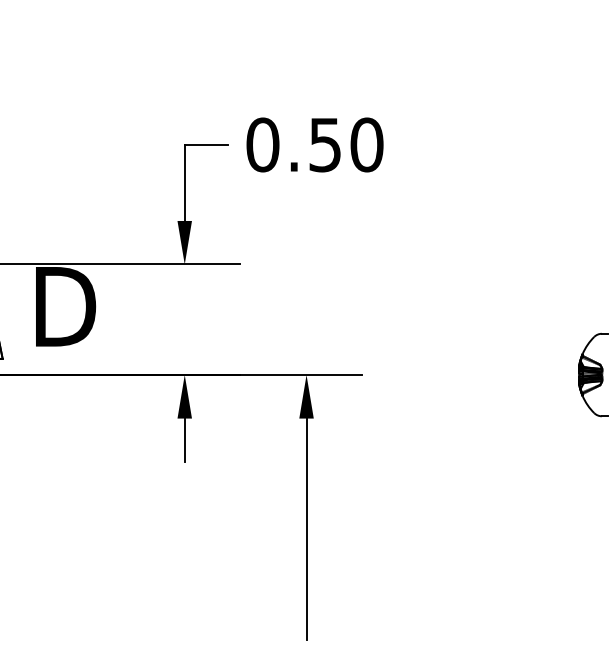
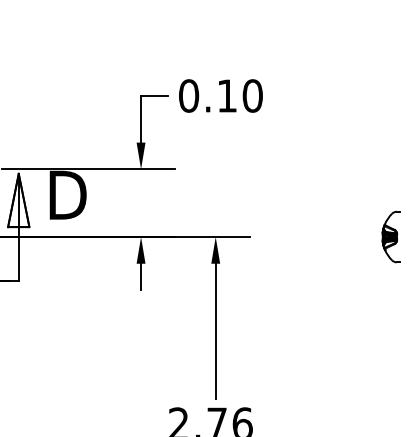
text: (324, 144) -> (226, 95), 0.50 -> 0.10

